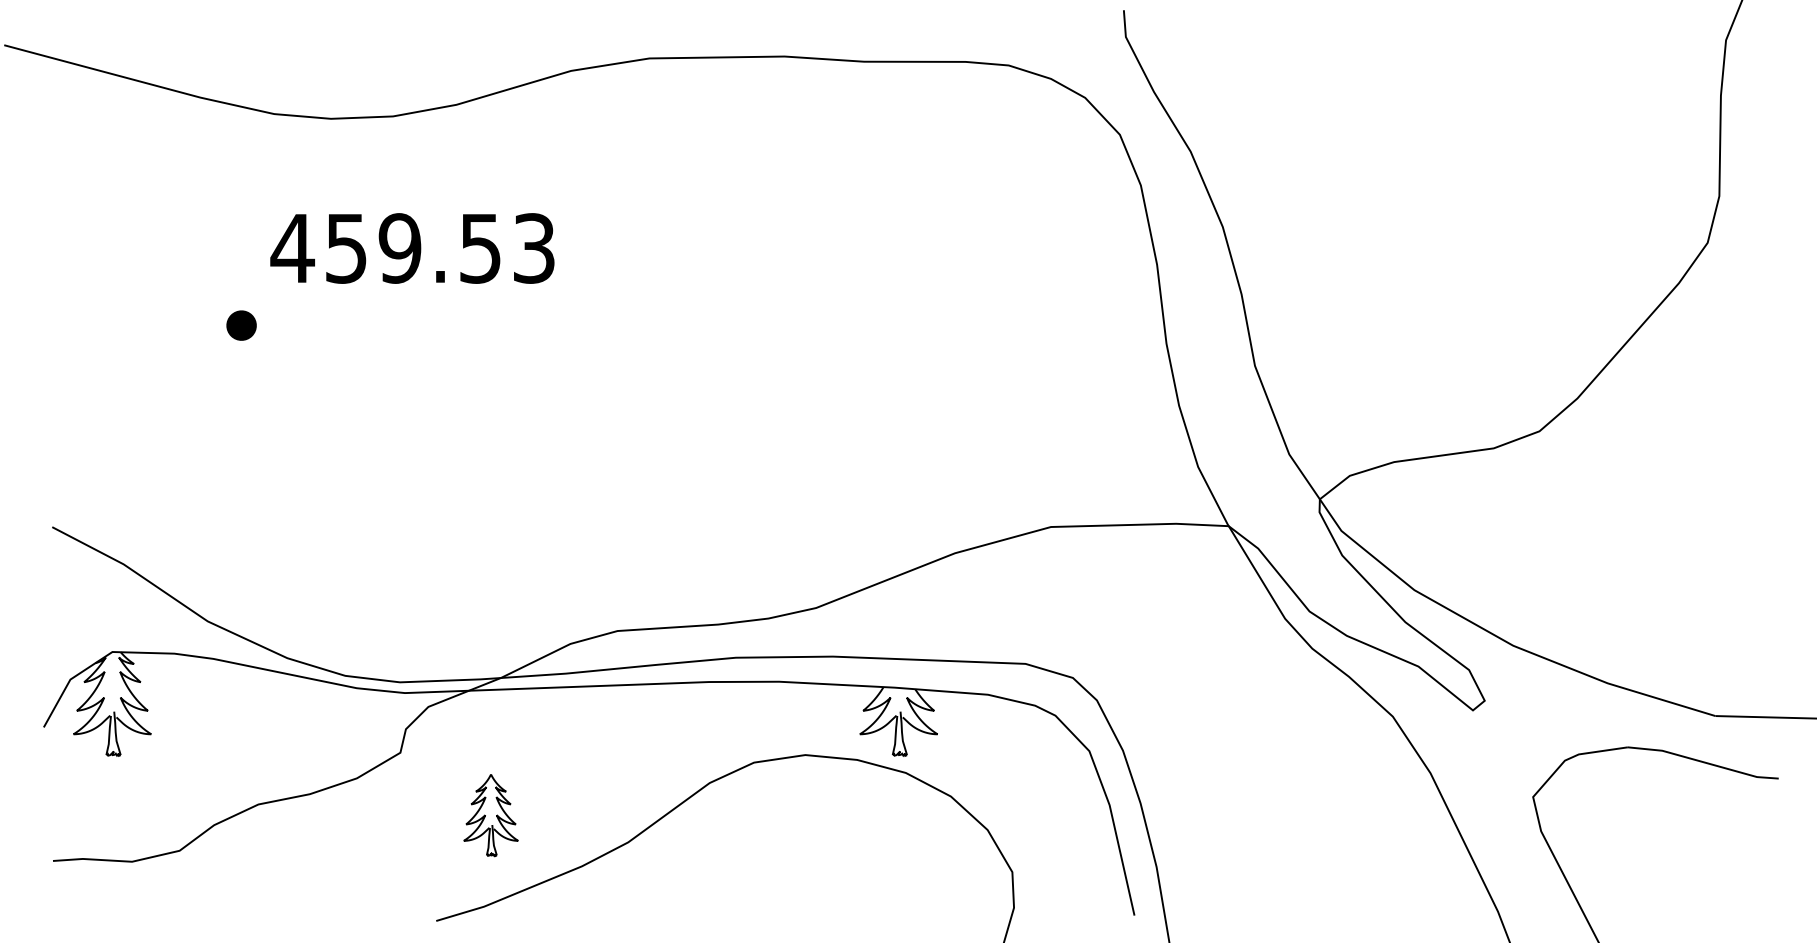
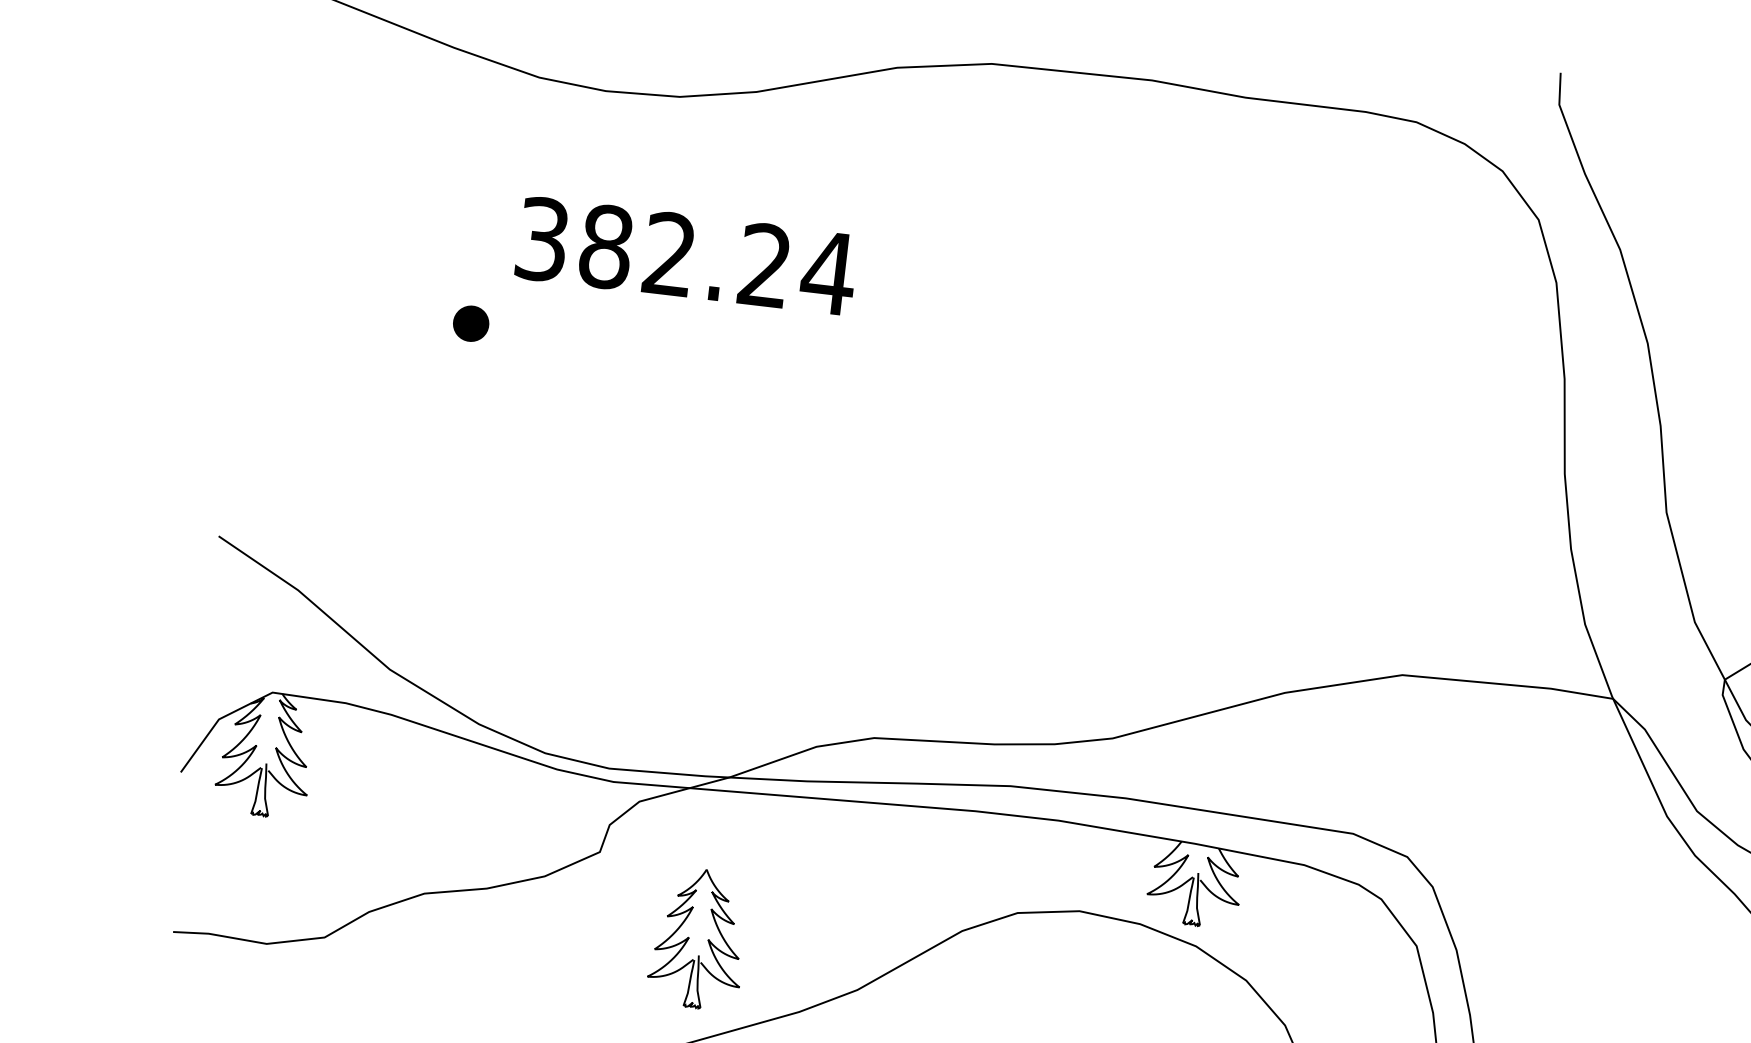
text: (413, 248) -> (685, 256), 459.53 -> 382.24
part: (490, 815) -> (697, 938), size x1.43

